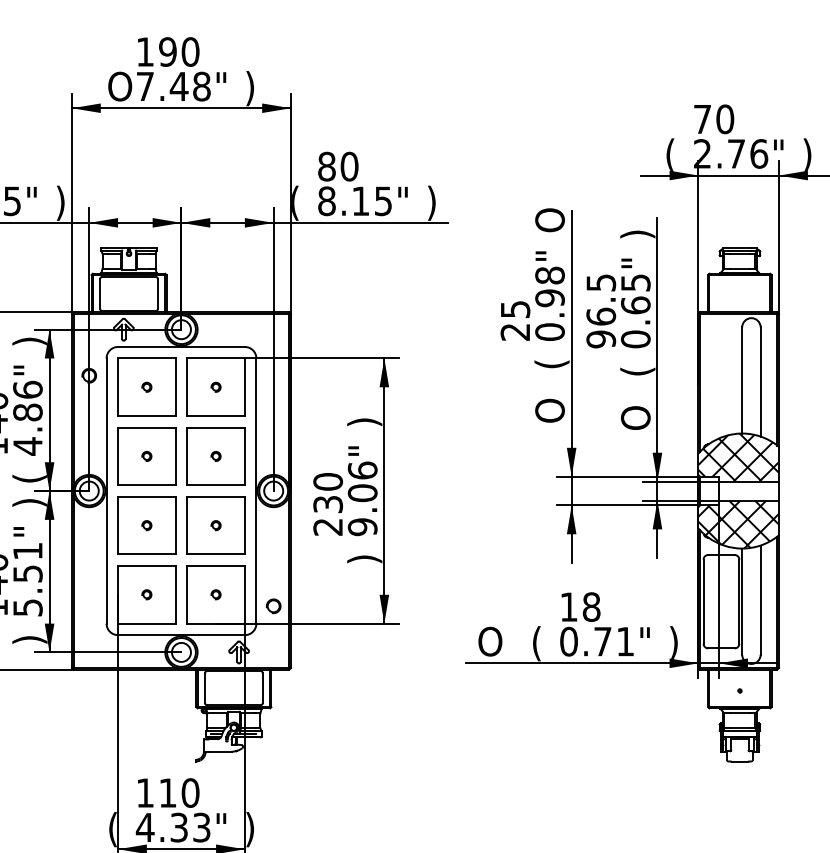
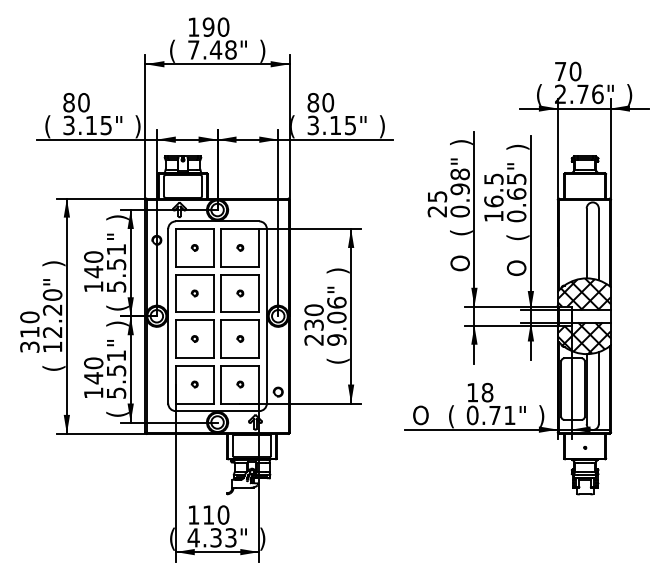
text: (119, 87) -> (176, 50), O -> (
text: (327, 201) -> (313, 125), 8.15" -> 3.15"
text: (552, 219) -> (461, 137), O -> )
text: (600, 339) -> (493, 216), 96.5 -> 16.5
text: (27, 418) -> (116, 268), 4.86" -> 5.51"
text: (363, 558) -> (337, 360), ) -> (
text: (29, 638) -> (117, 413), ) -> (

